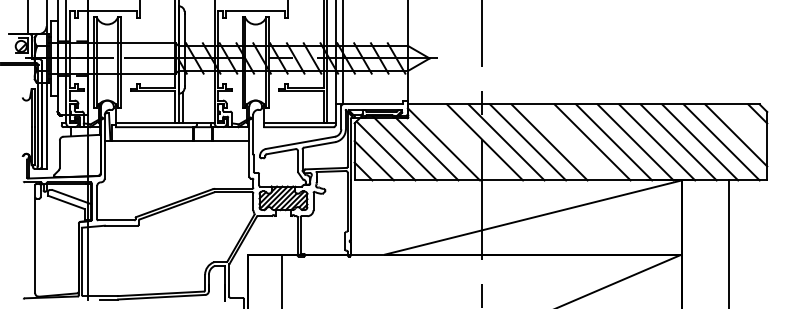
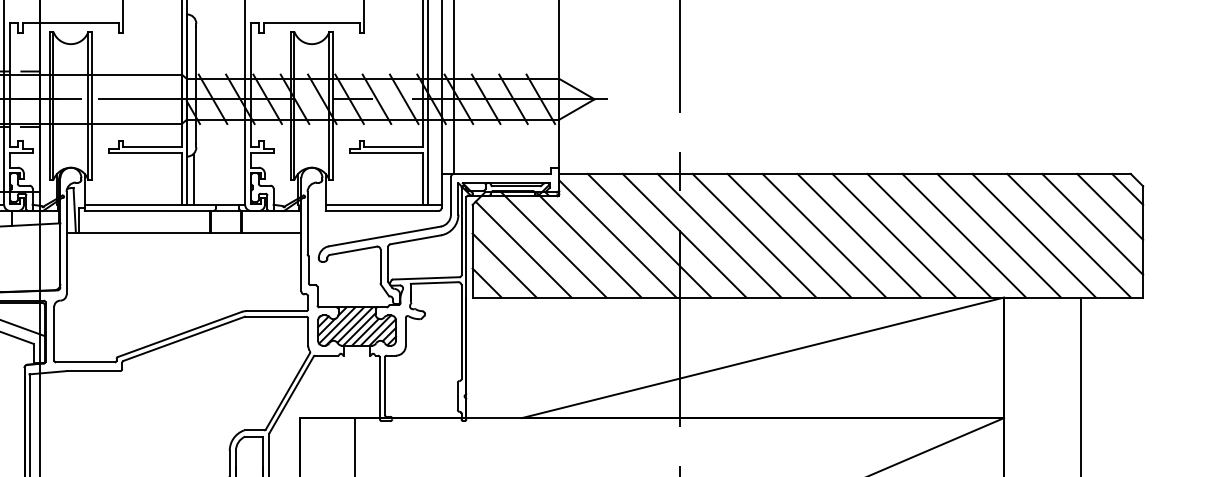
line: (746, 124) -> (1109, 206), added
line: (463, 142) -> (649, 235), added
line: (571, 142) -> (825, 235), added

